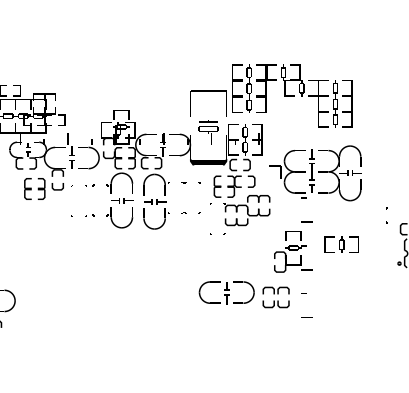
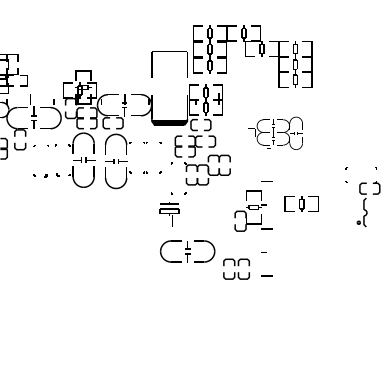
part: (208, 132) -> (169, 214), moved
part: (315, 173) -> (275, 133), size x0.6
part: (89, 215) -> (51, 175), size x1.6
part: (275, 297) -> (235, 269), moved

